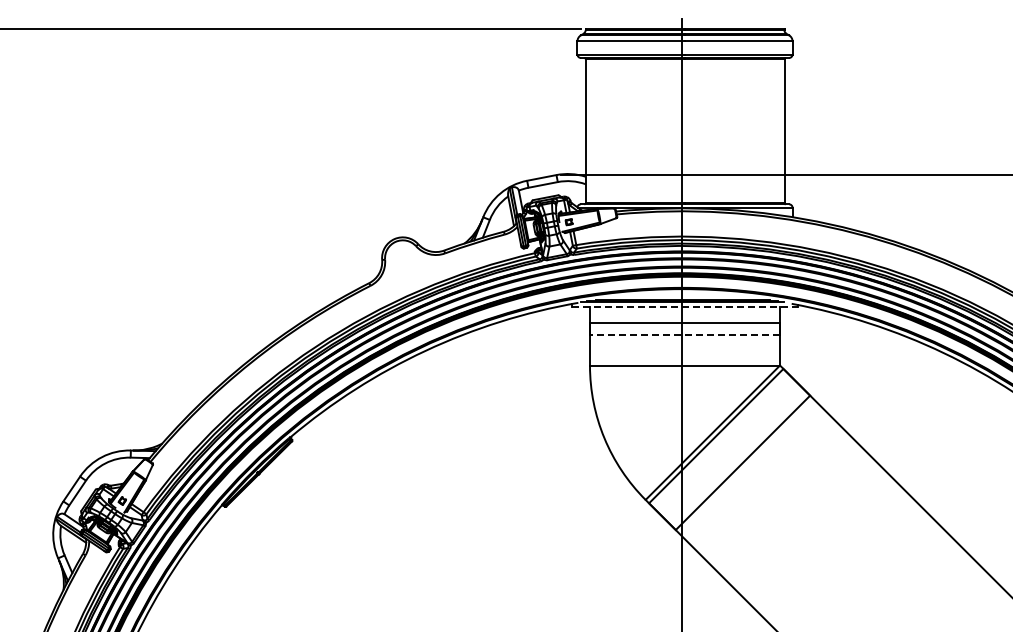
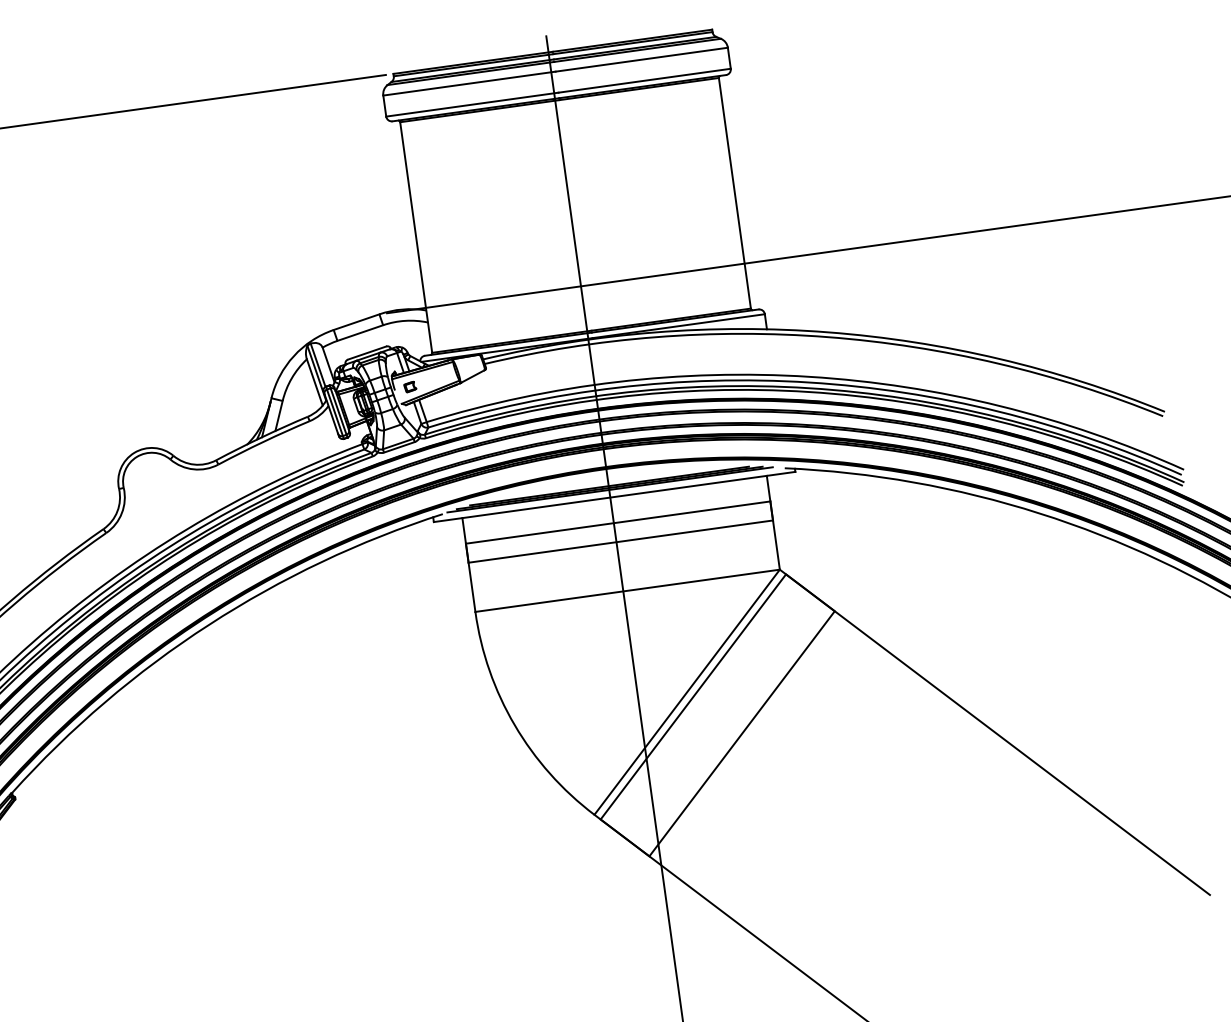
line: (685, 306) -> (615, 496), dashed -> solid
line: (684, 334) -> (619, 541), dashed -> solid

